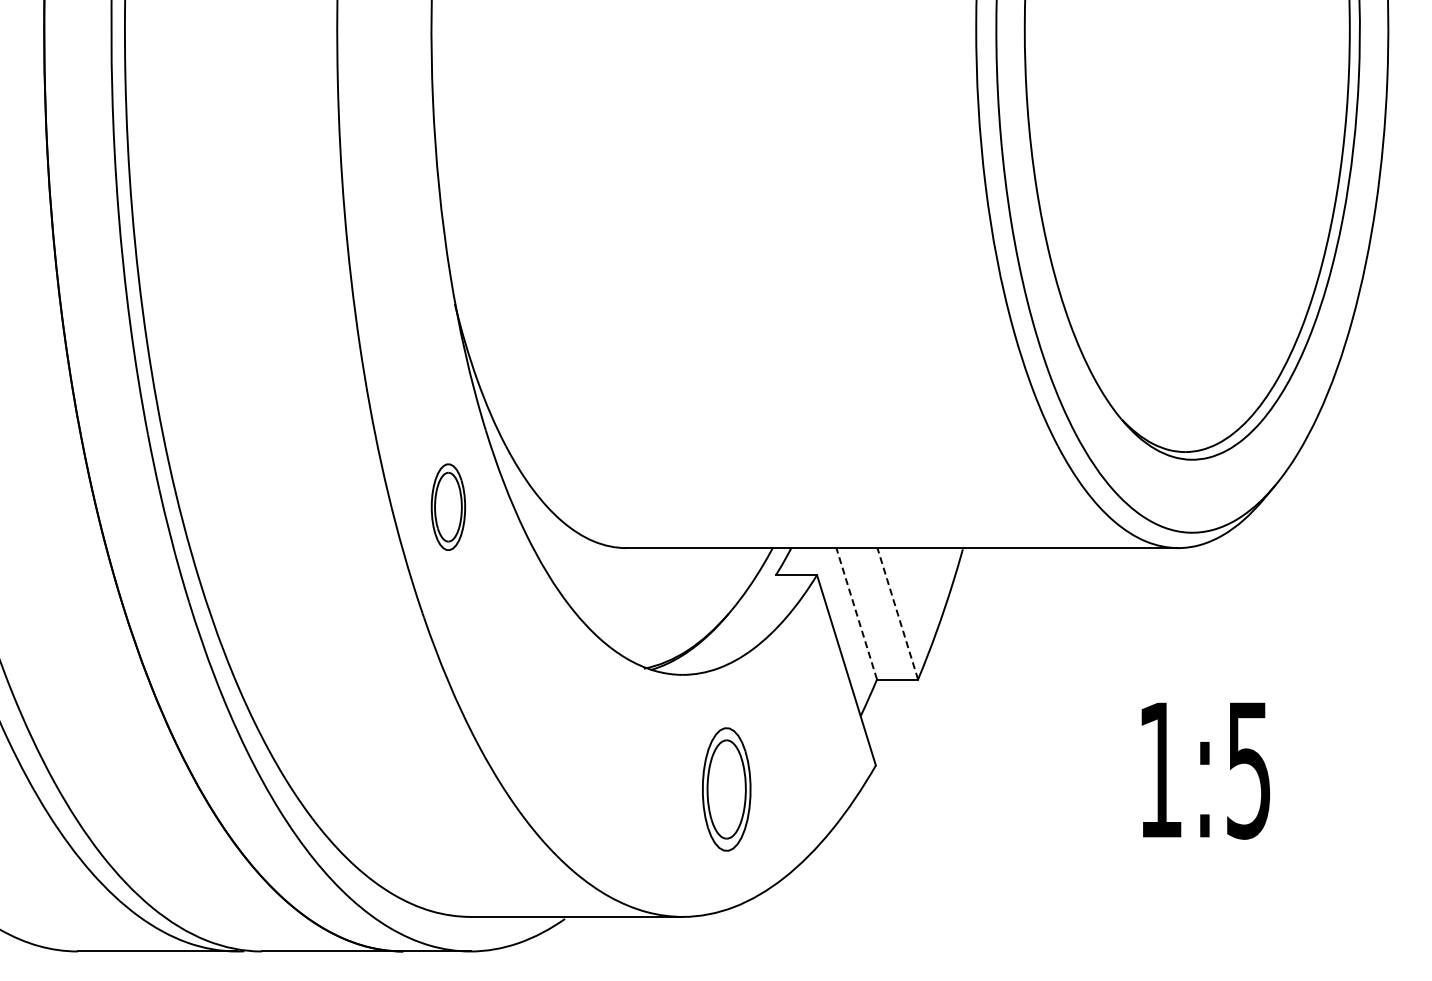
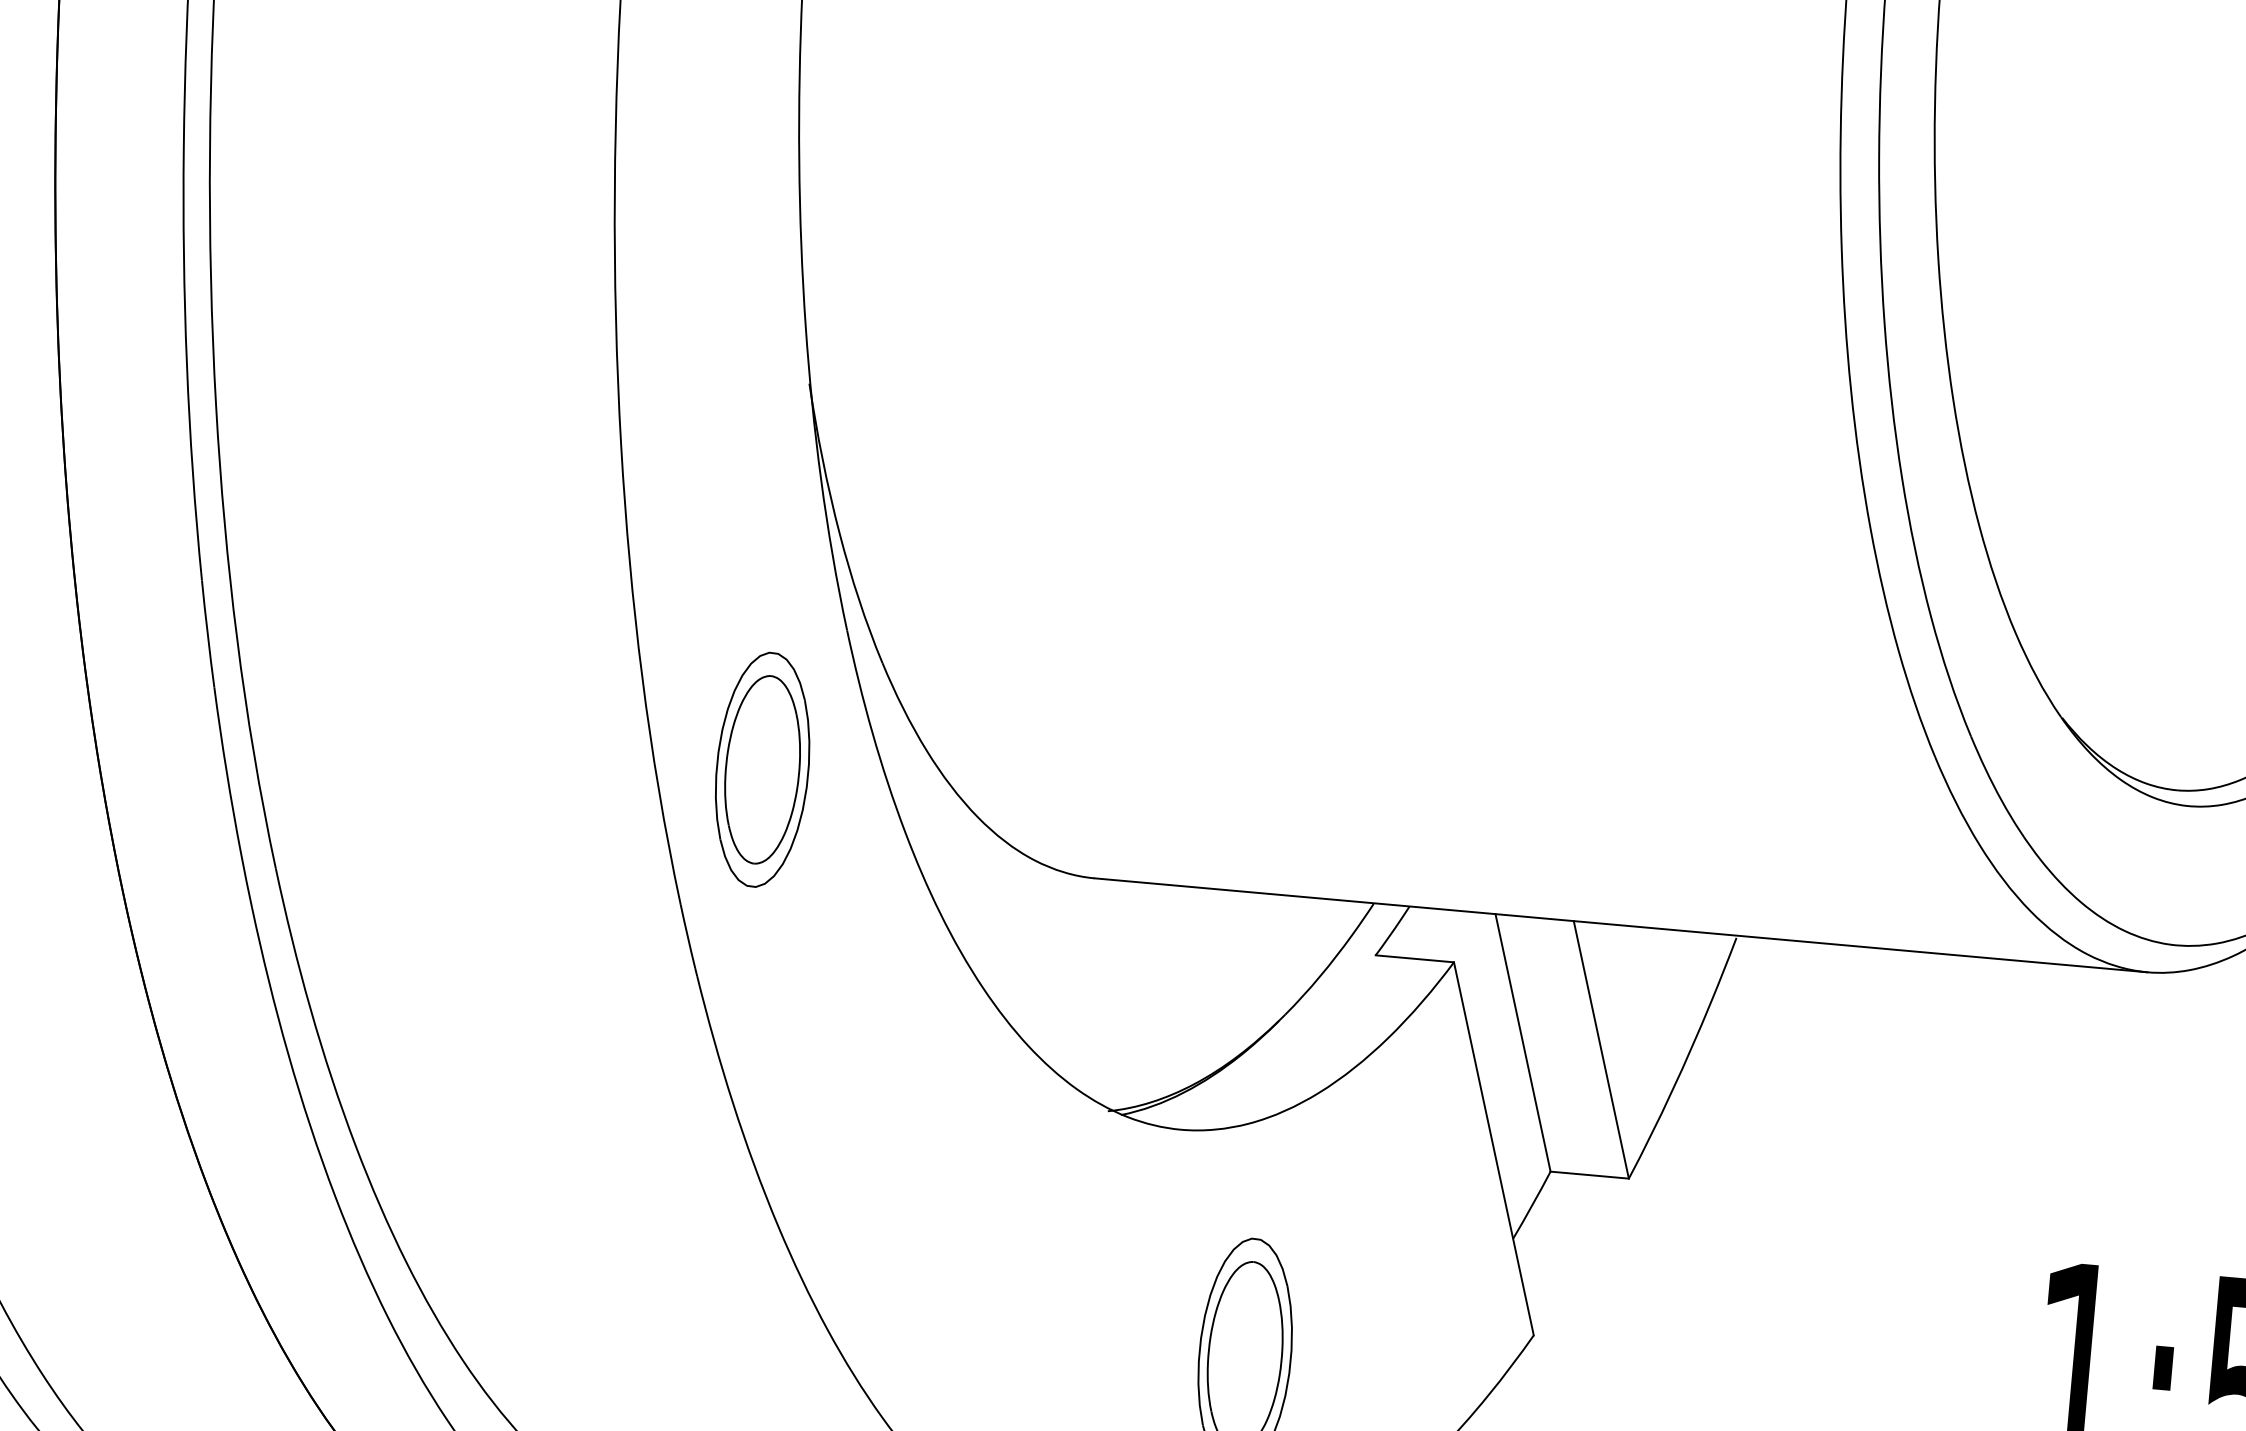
part: (448, 507) -> (762, 770), size x1.43
line: (856, 613) -> (1522, 1042), dashed -> solid
line: (897, 613) -> (1600, 1049), dashed -> solid

